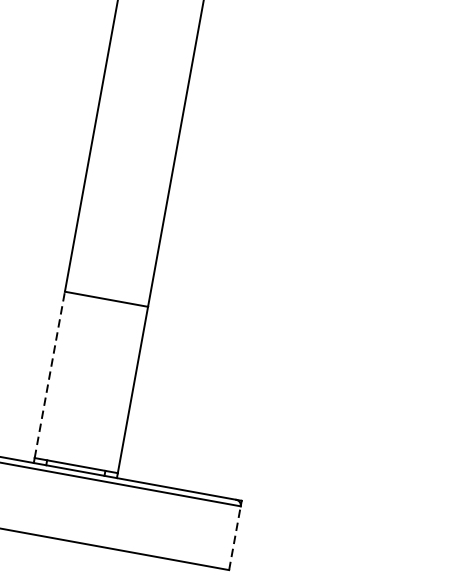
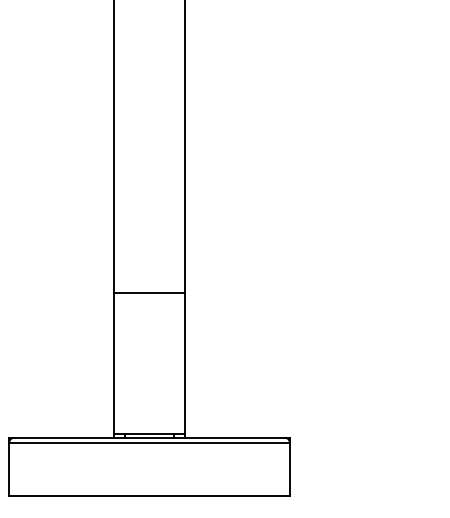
line: (49, 374) -> (114, 363), dashed -> solid
line: (234, 538) -> (289, 469), dashed -> solid

